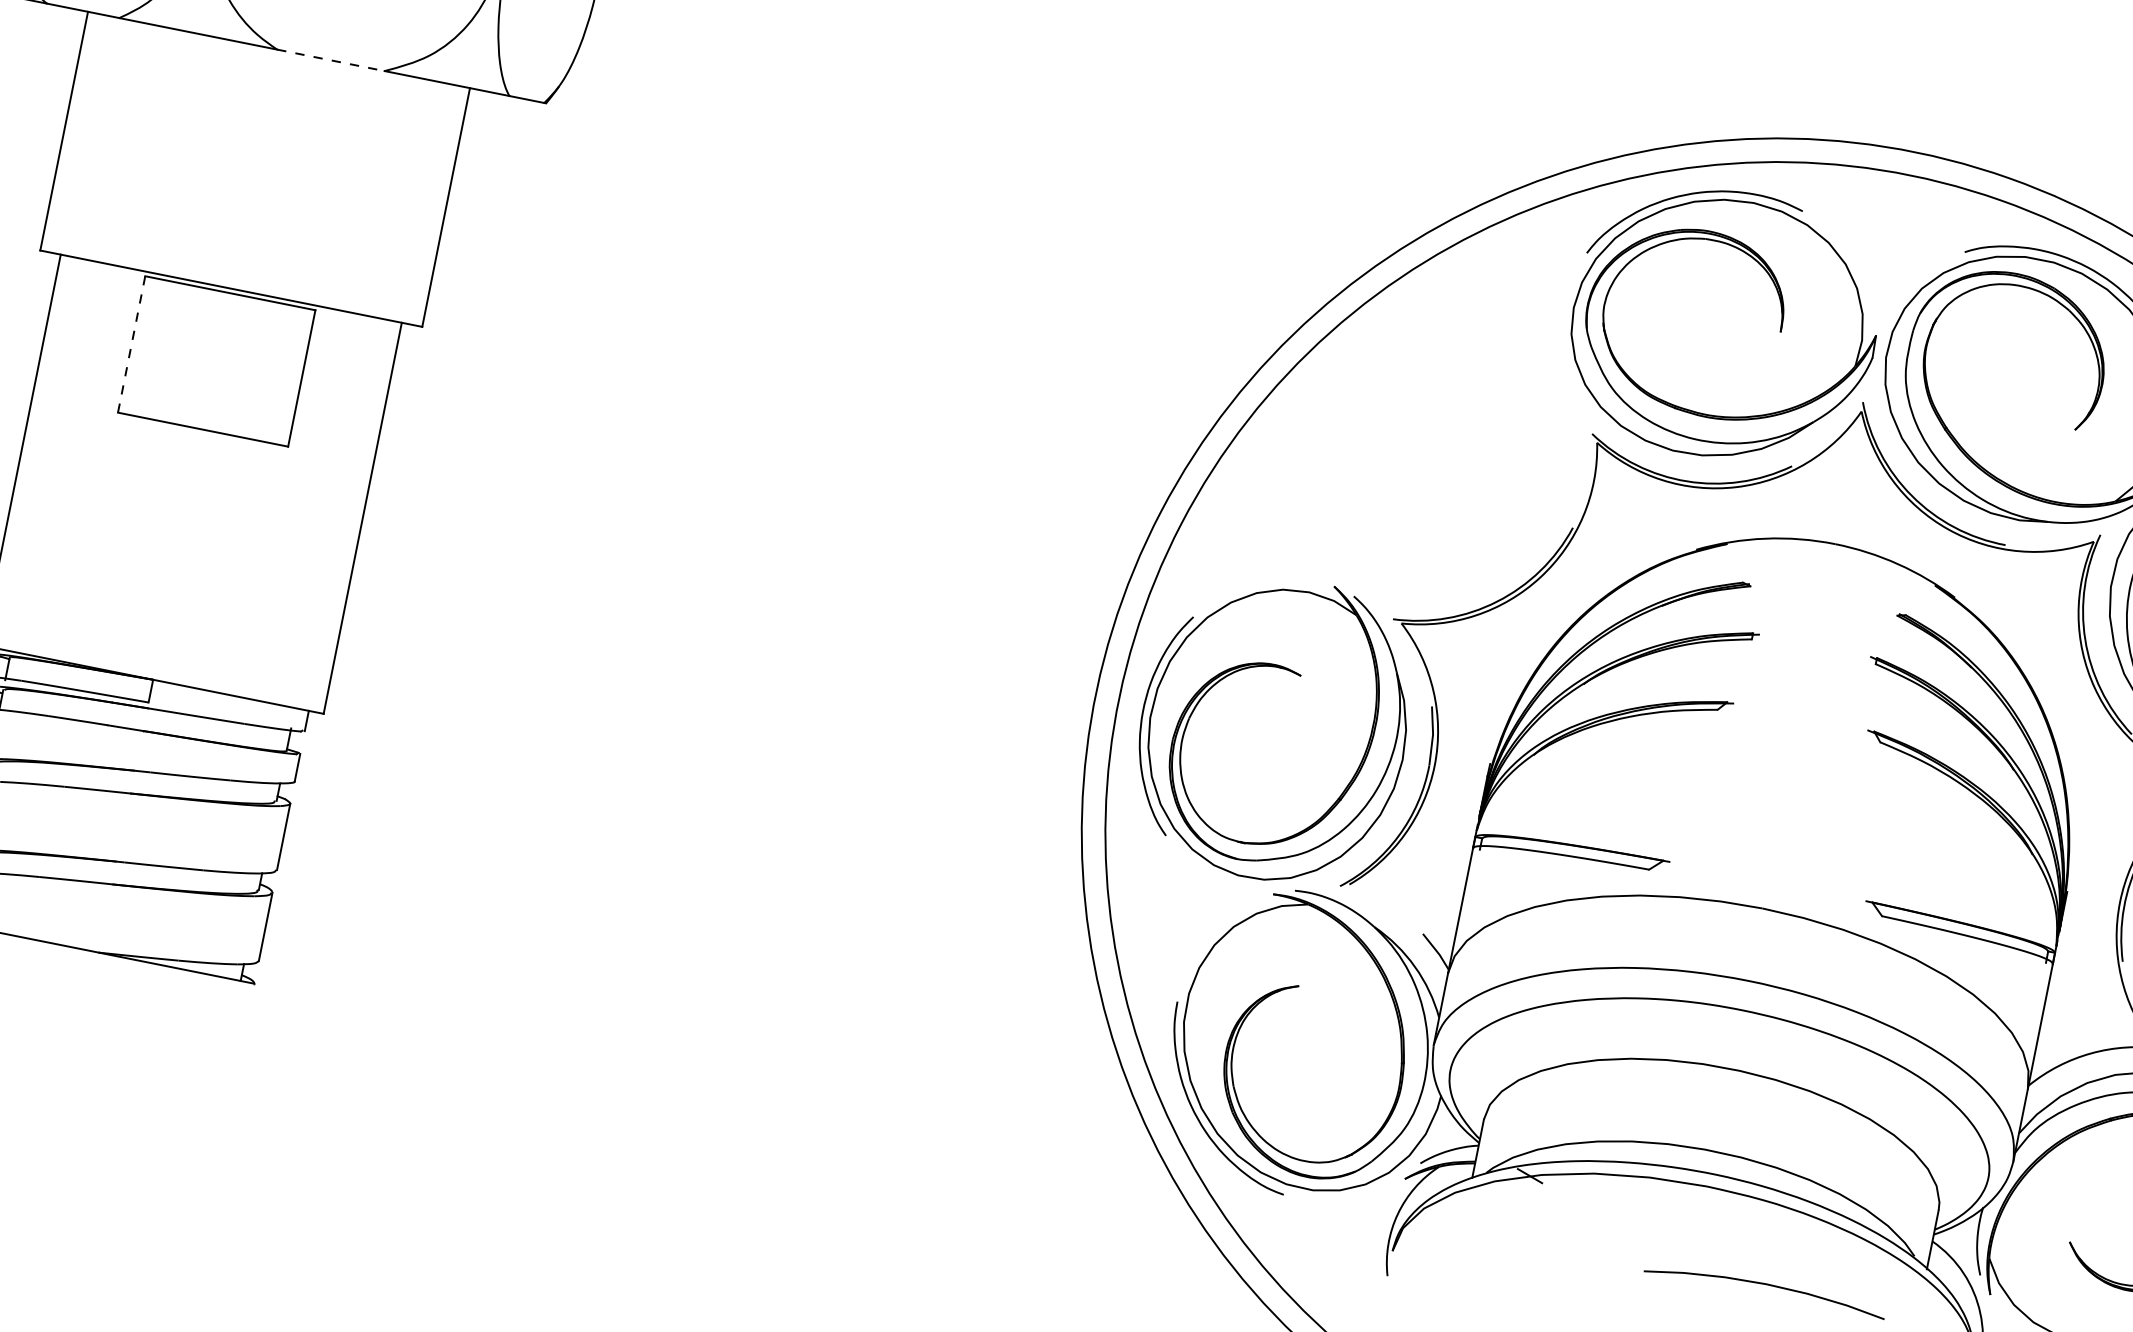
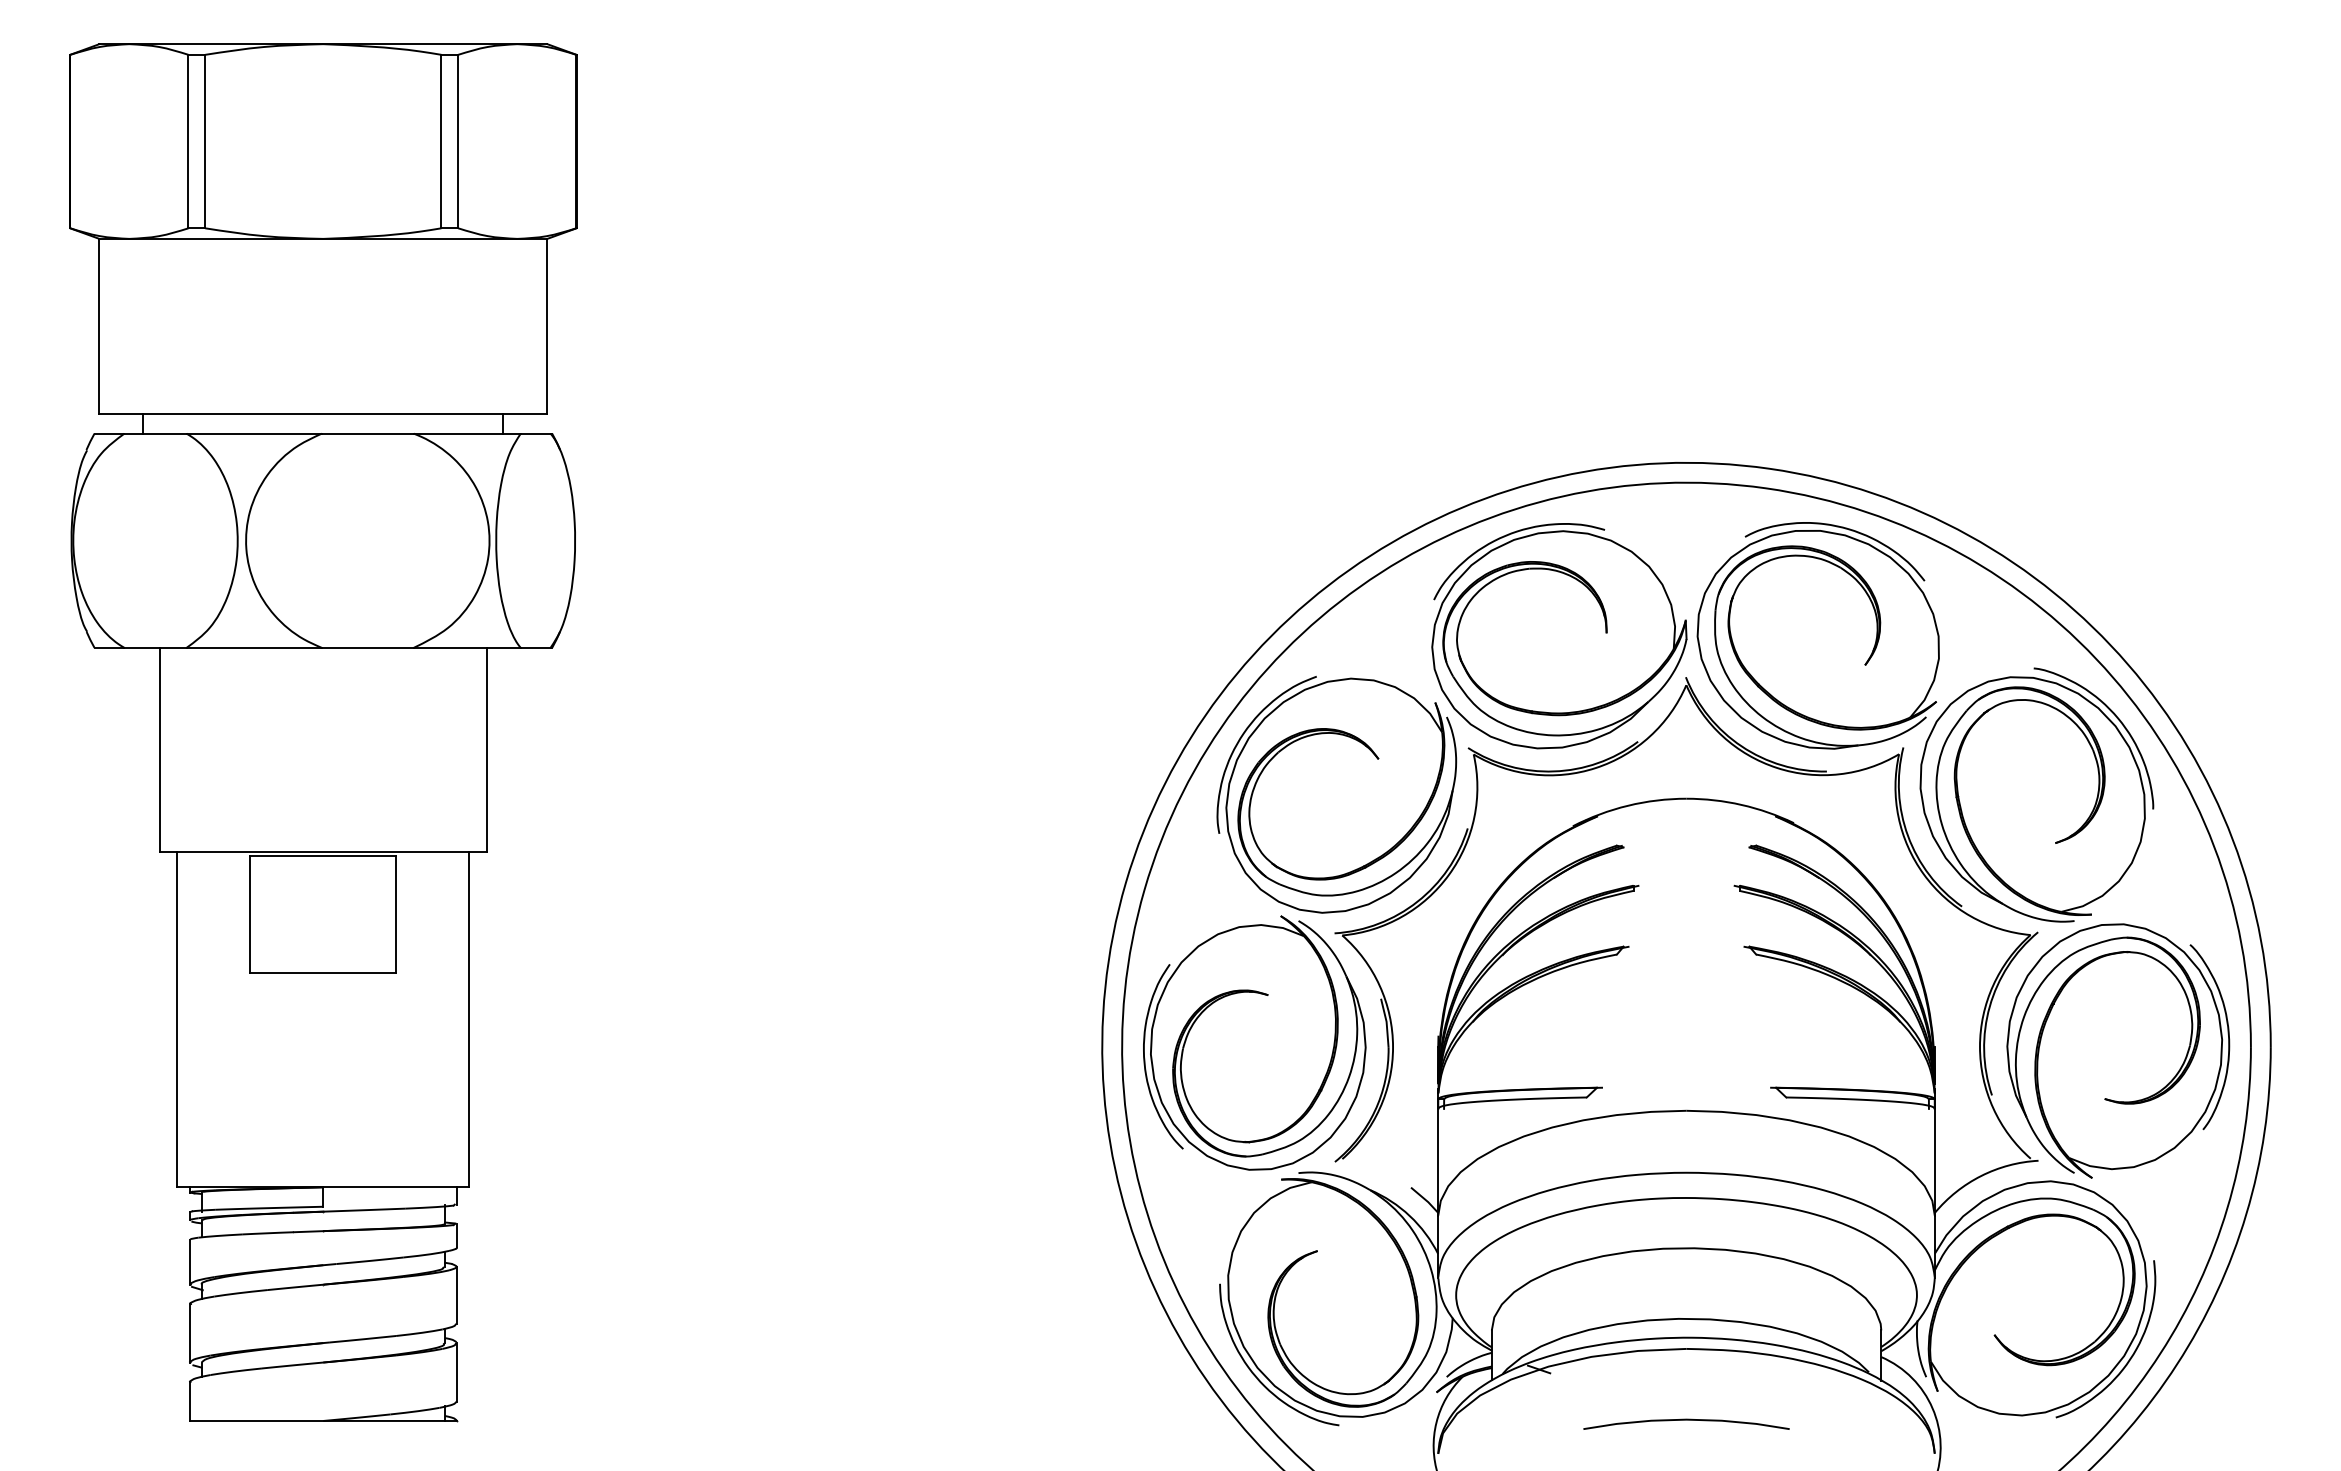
line: (330, 59) -> (367, 647), dashed -> solid
line: (131, 344) -> (250, 914), dashed -> solid
part: (1427, 457) -> (1336, 794), added
curve: (1766, 1285) -> (1686, 1420), moved

